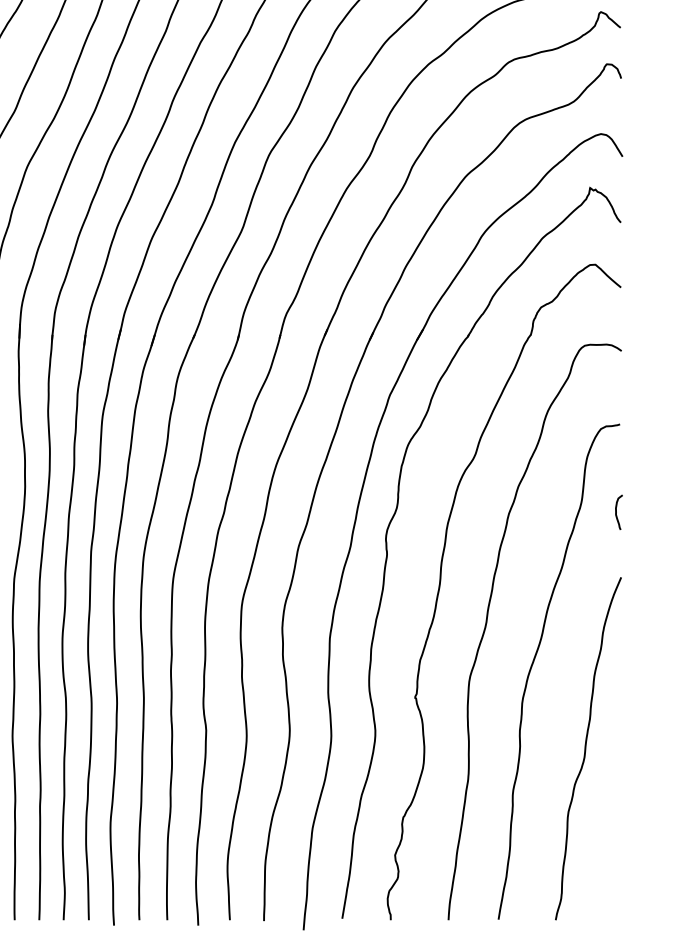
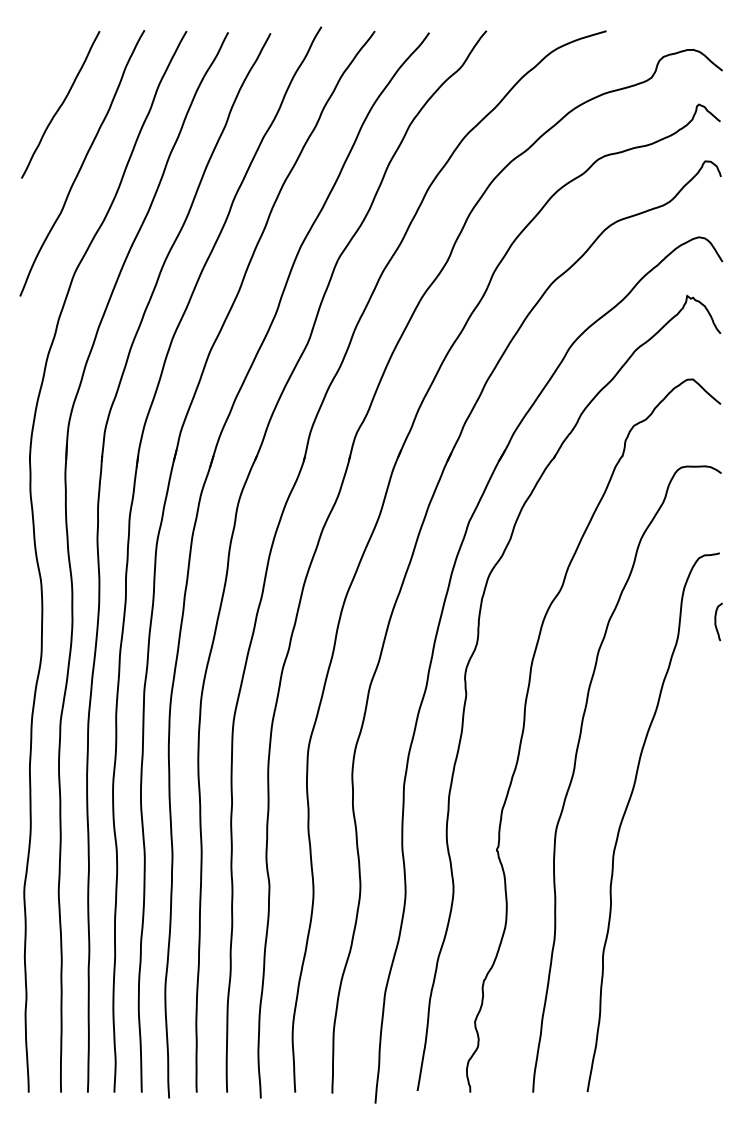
curve: (617, 512) -> (716, 621), moved
curve: (586, 746) -> (683, 903), removed

